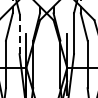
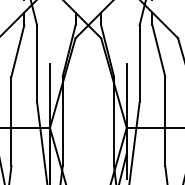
line: (19, 33) -> (36, 63), dashed -> solid

